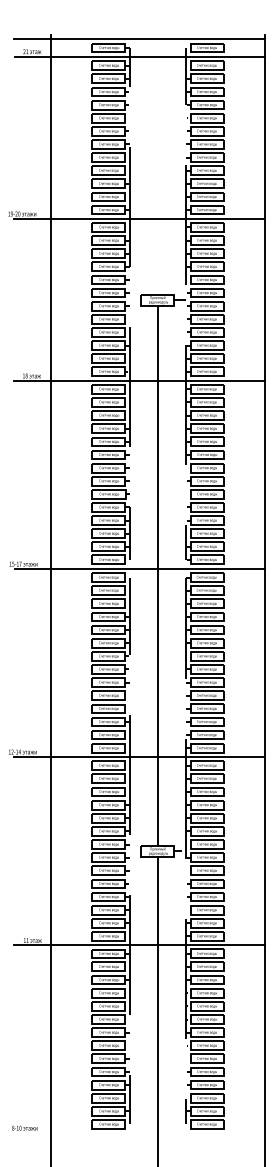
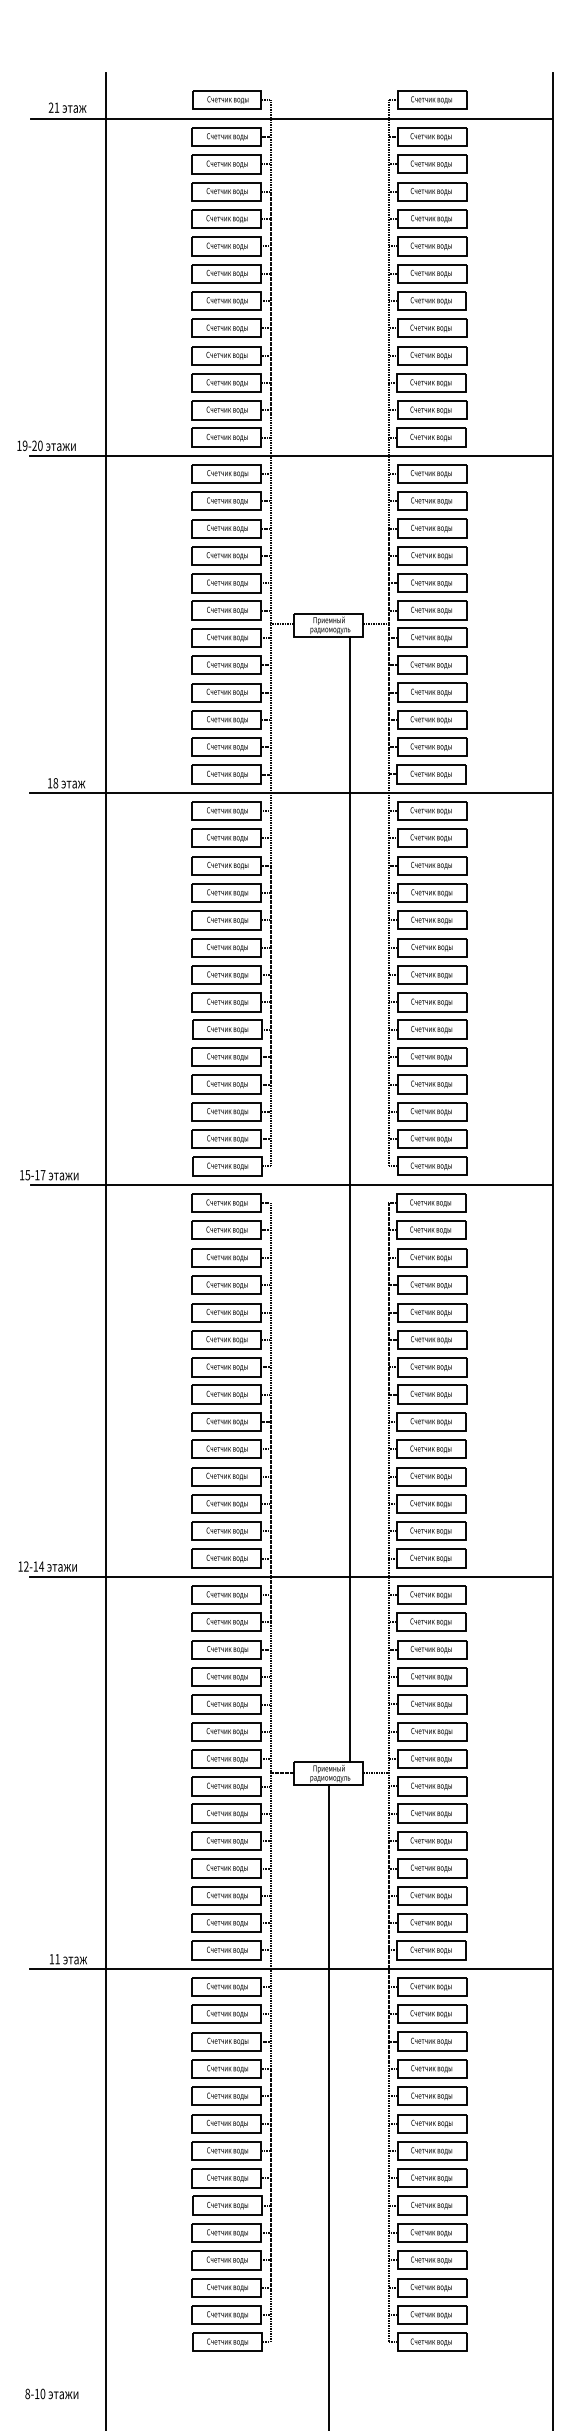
line: (139, 39) -> (290, 82), removed
line: (157, 575) -> (349, 1198), moved
text: (24, 1127) -> (51, 2392), moved

